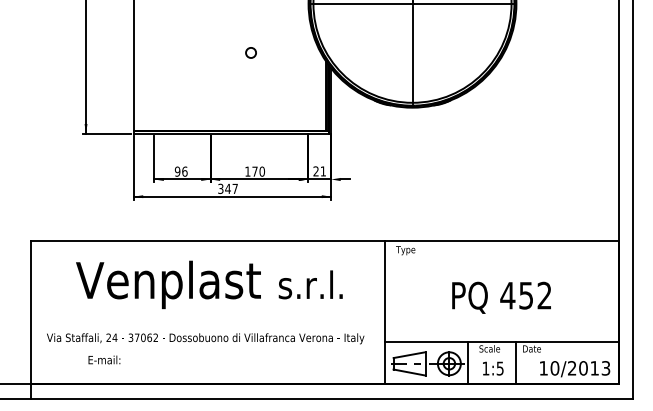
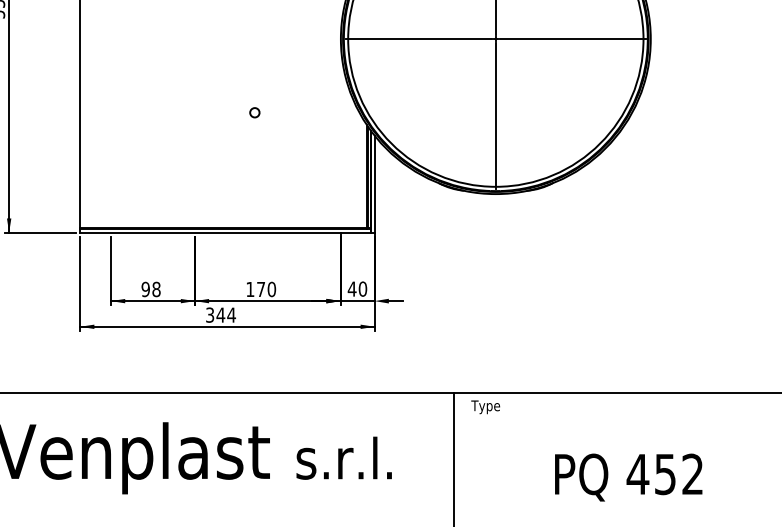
circle: (250, 53) -> (254, 113), size x0.62
text: (184, 171) -> (155, 289), 96 -> 98
text: (319, 171) -> (357, 289), 21 -> 40
text: (235, 188) -> (231, 314), 347 -> 344

